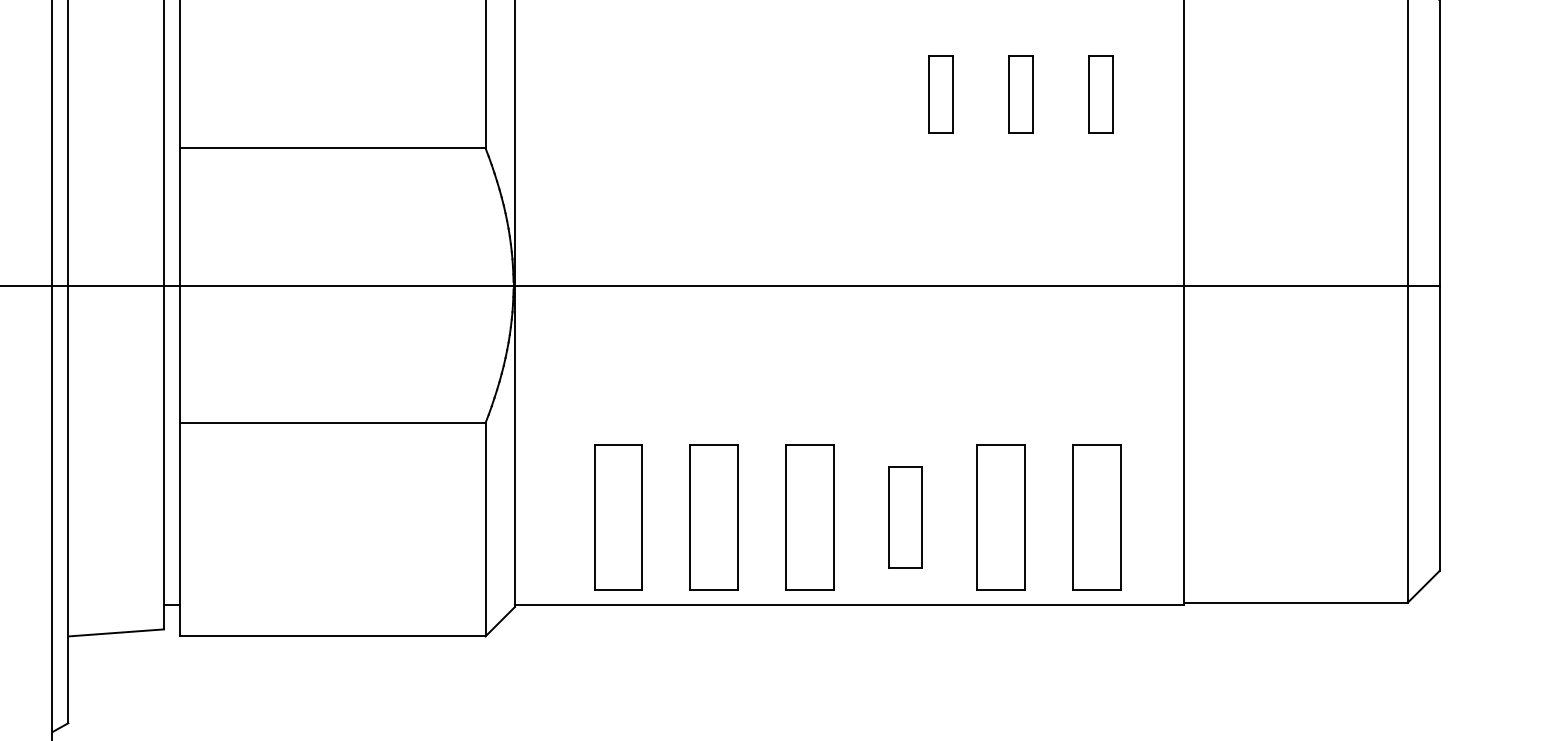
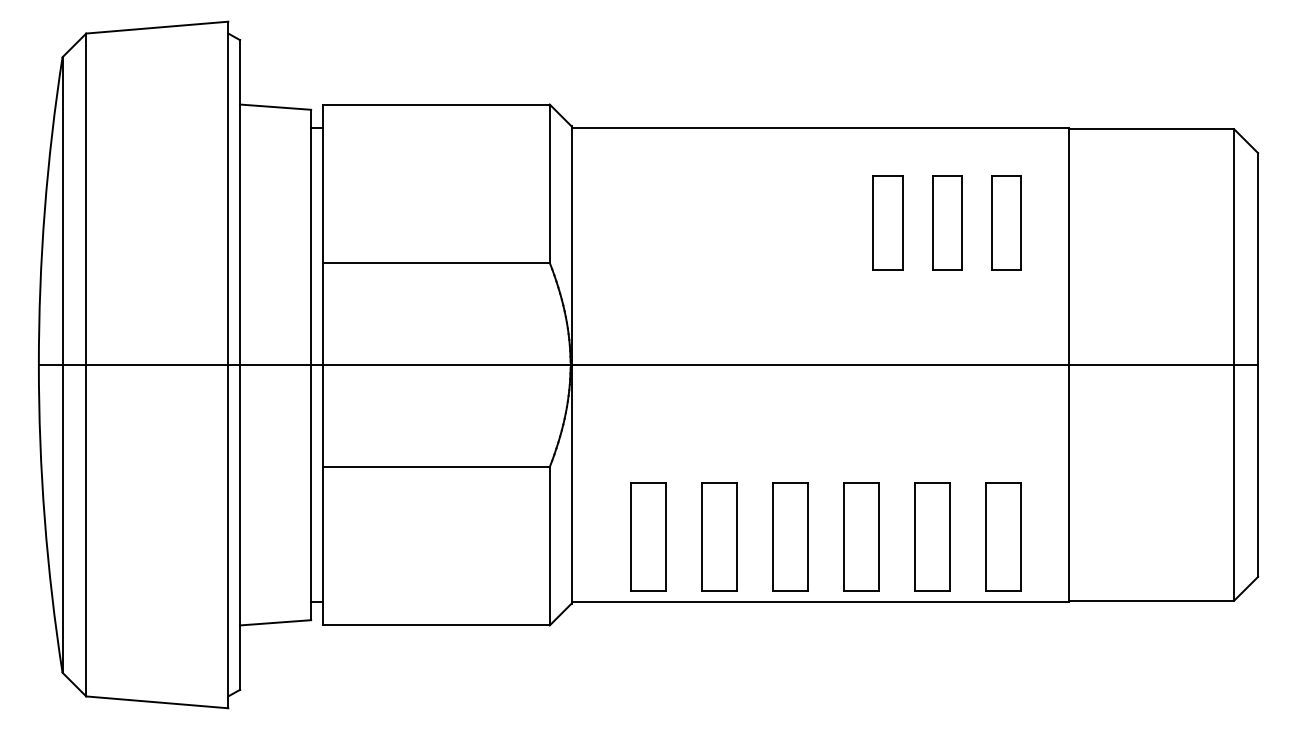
part: (940, 93) -> (887, 222), size x1.67
part: (1021, 93) -> (947, 222), size x1.67
part: (1100, 93) -> (1006, 222), size x1.67
part: (905, 516) -> (861, 536), size x1.43

